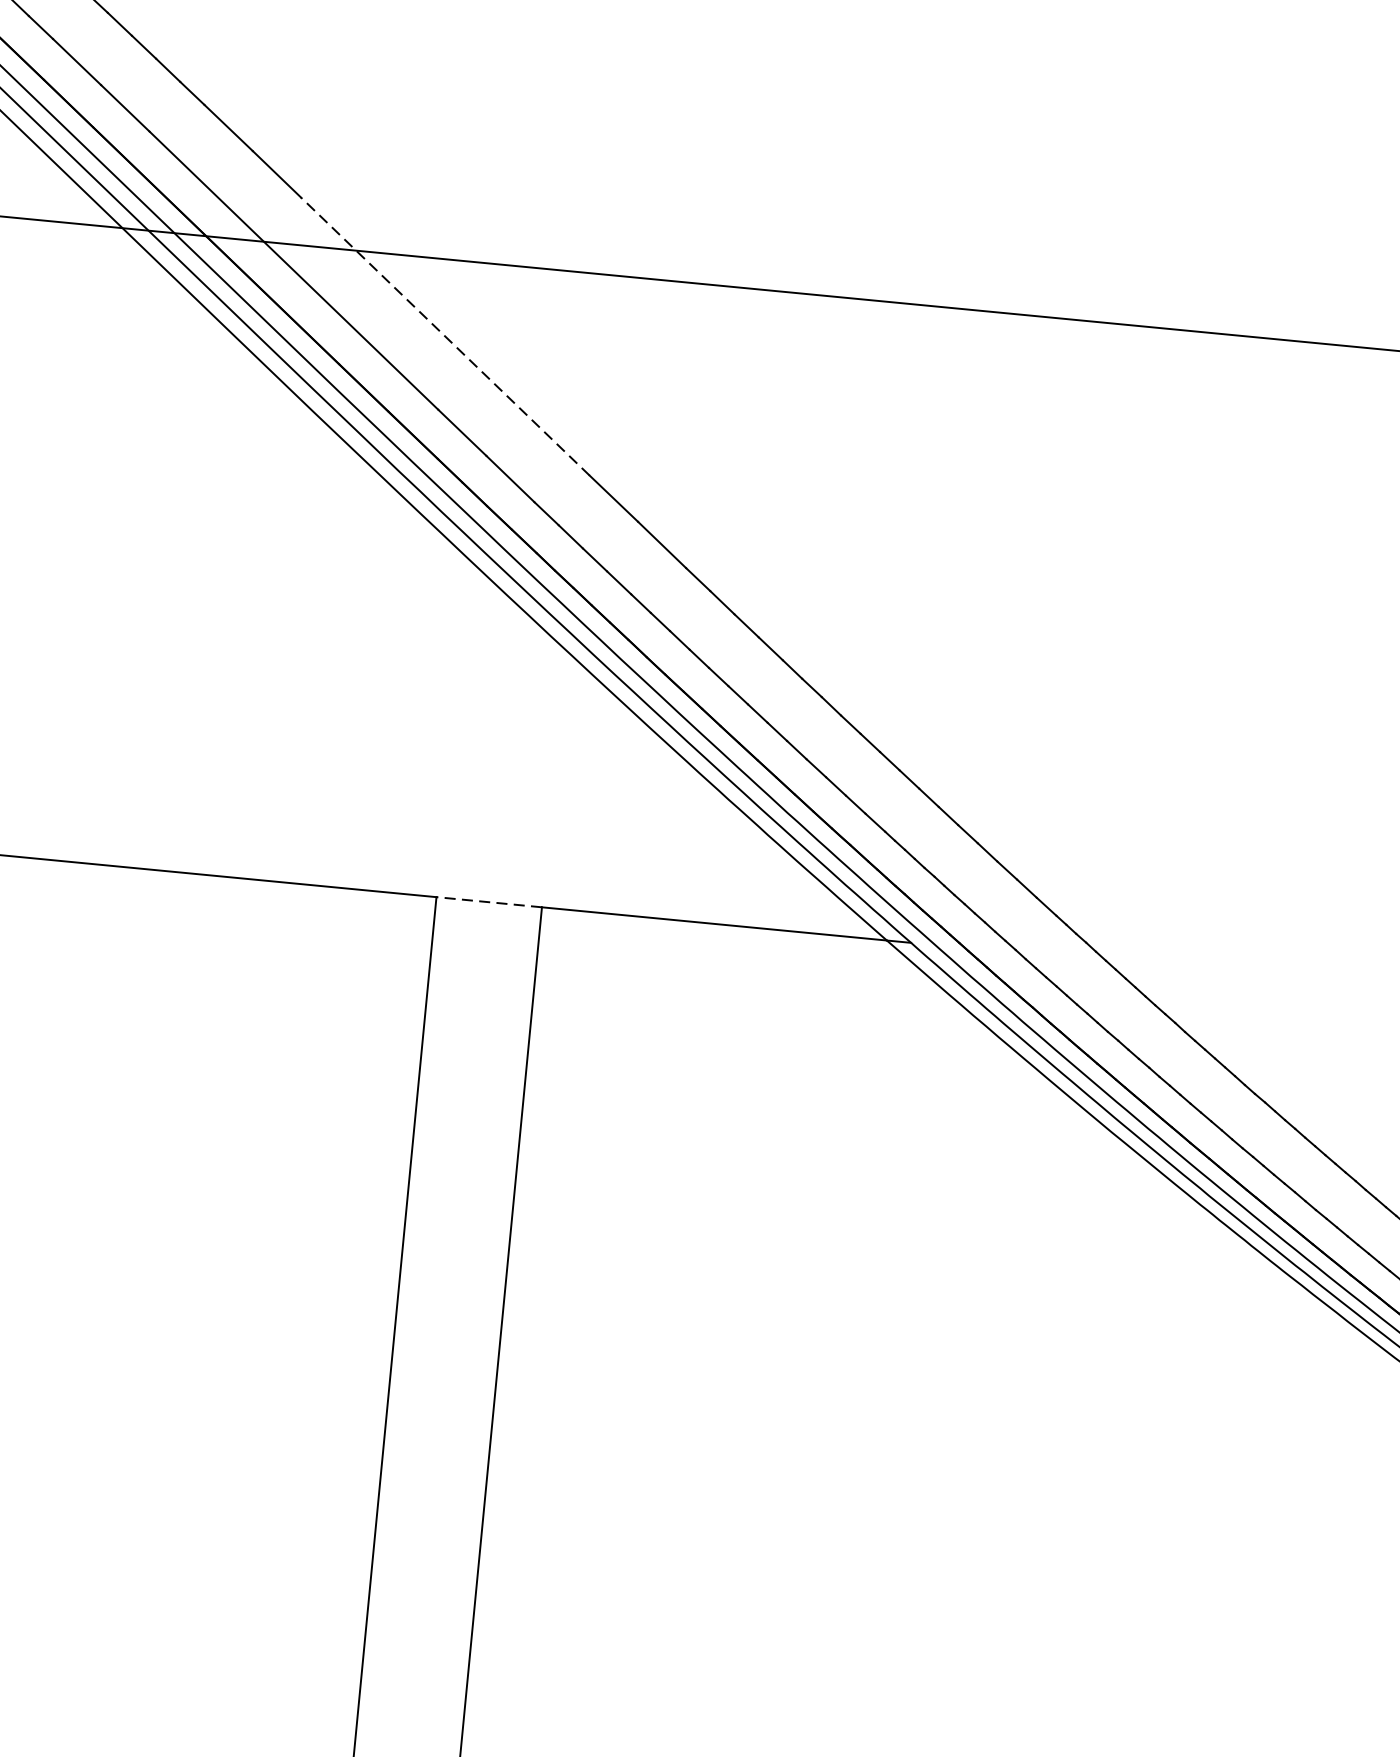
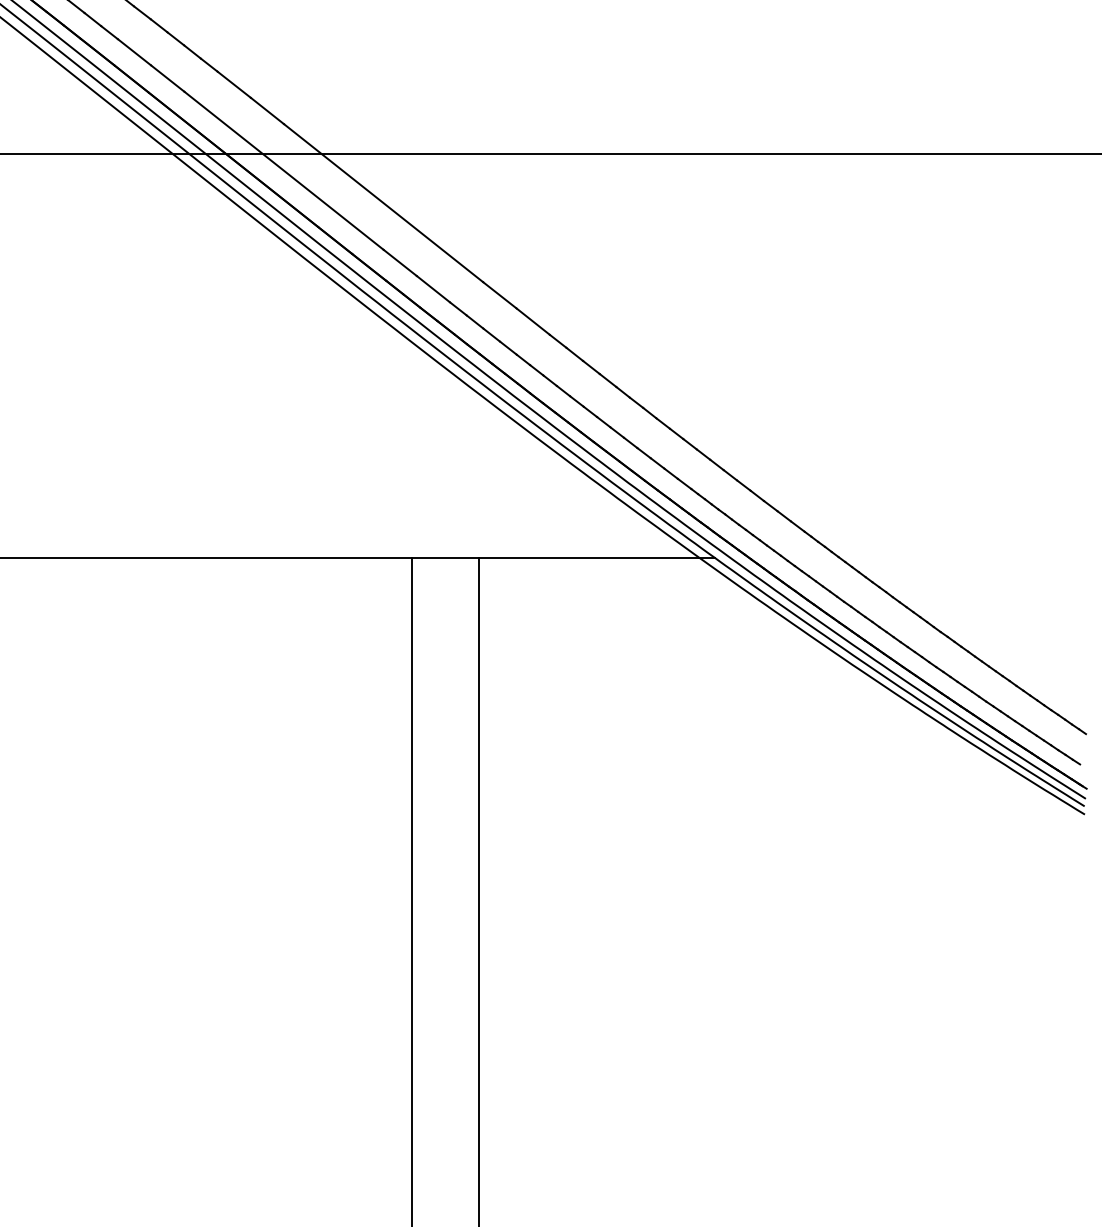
line: (445, 335) -> (383, 202), dashed -> solid
line: (488, 902) -> (445, 557), dashed -> solid

